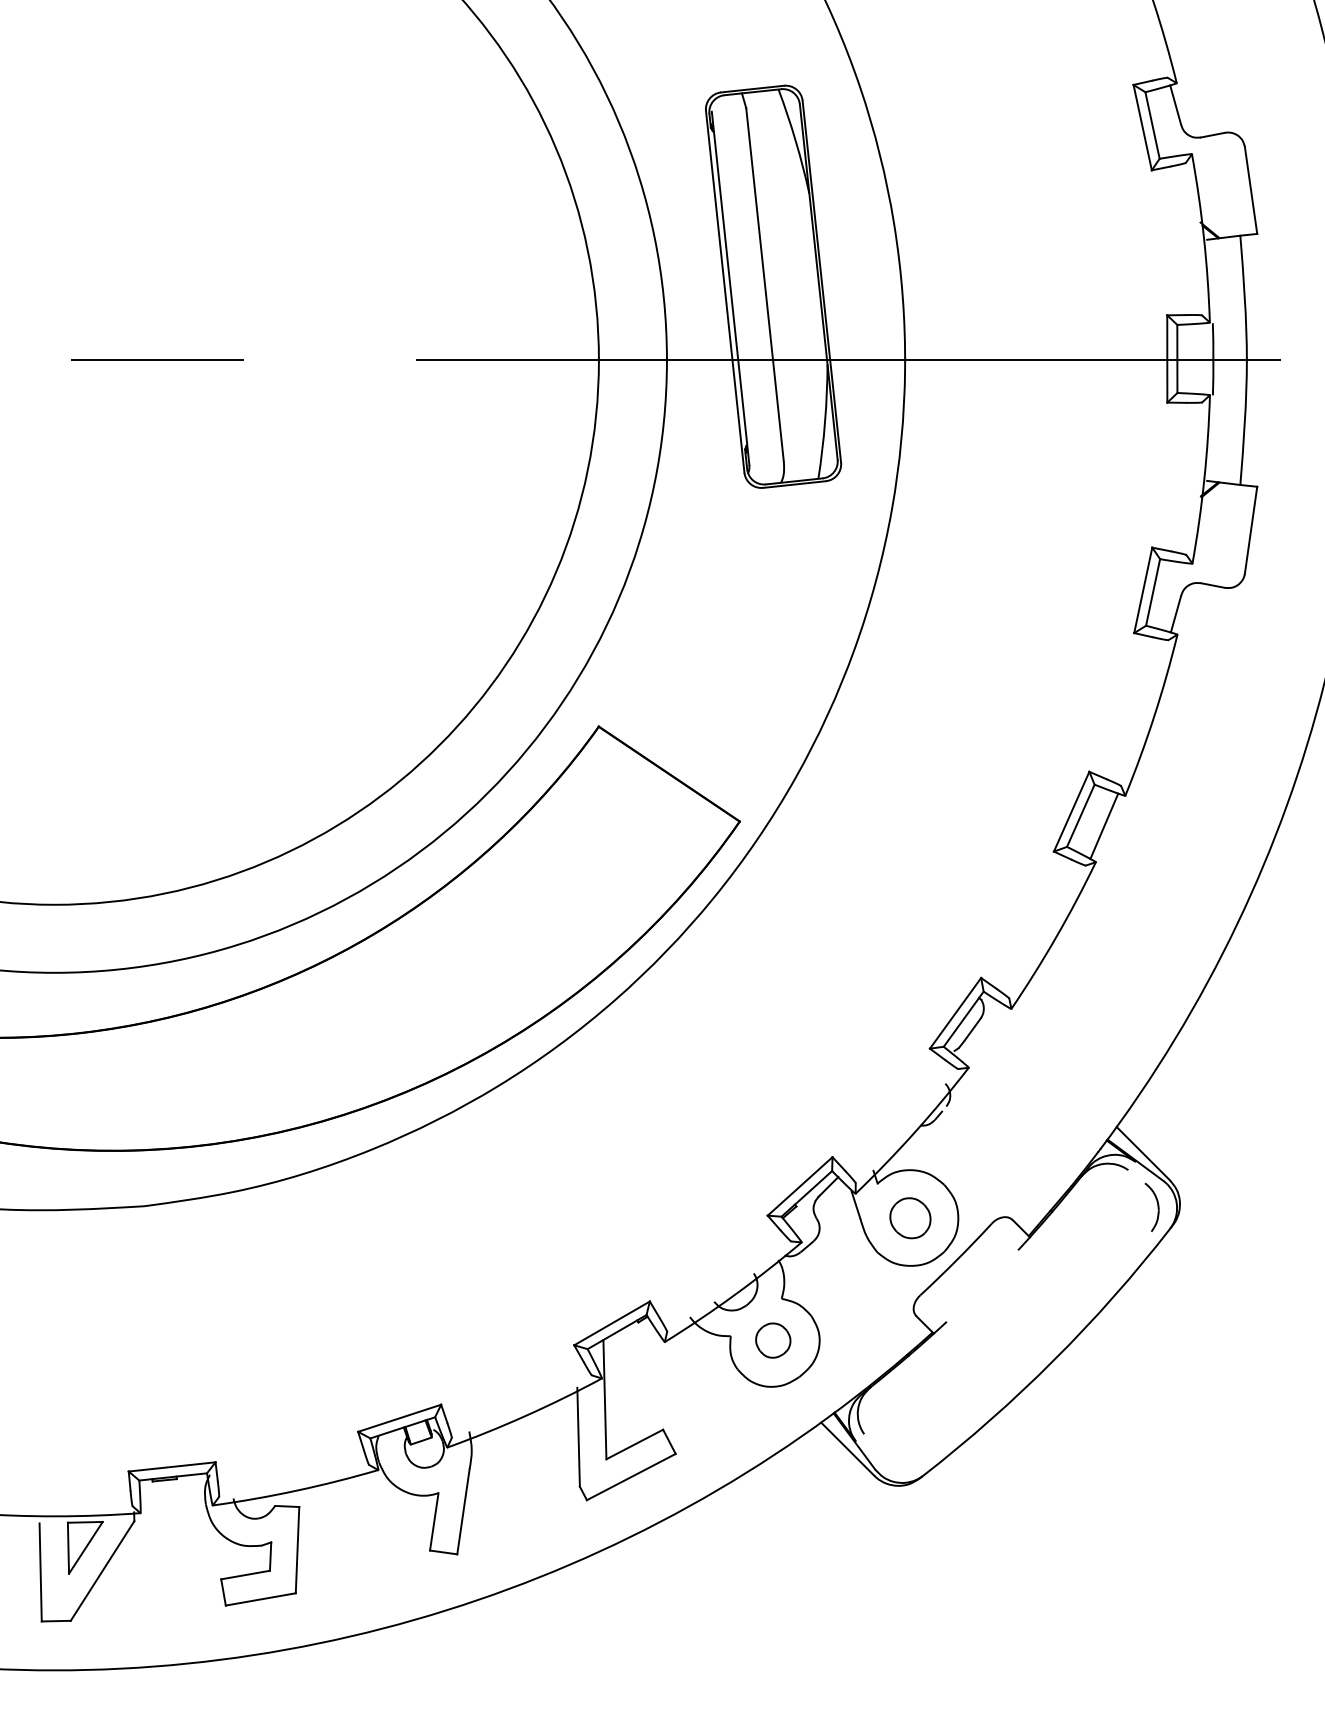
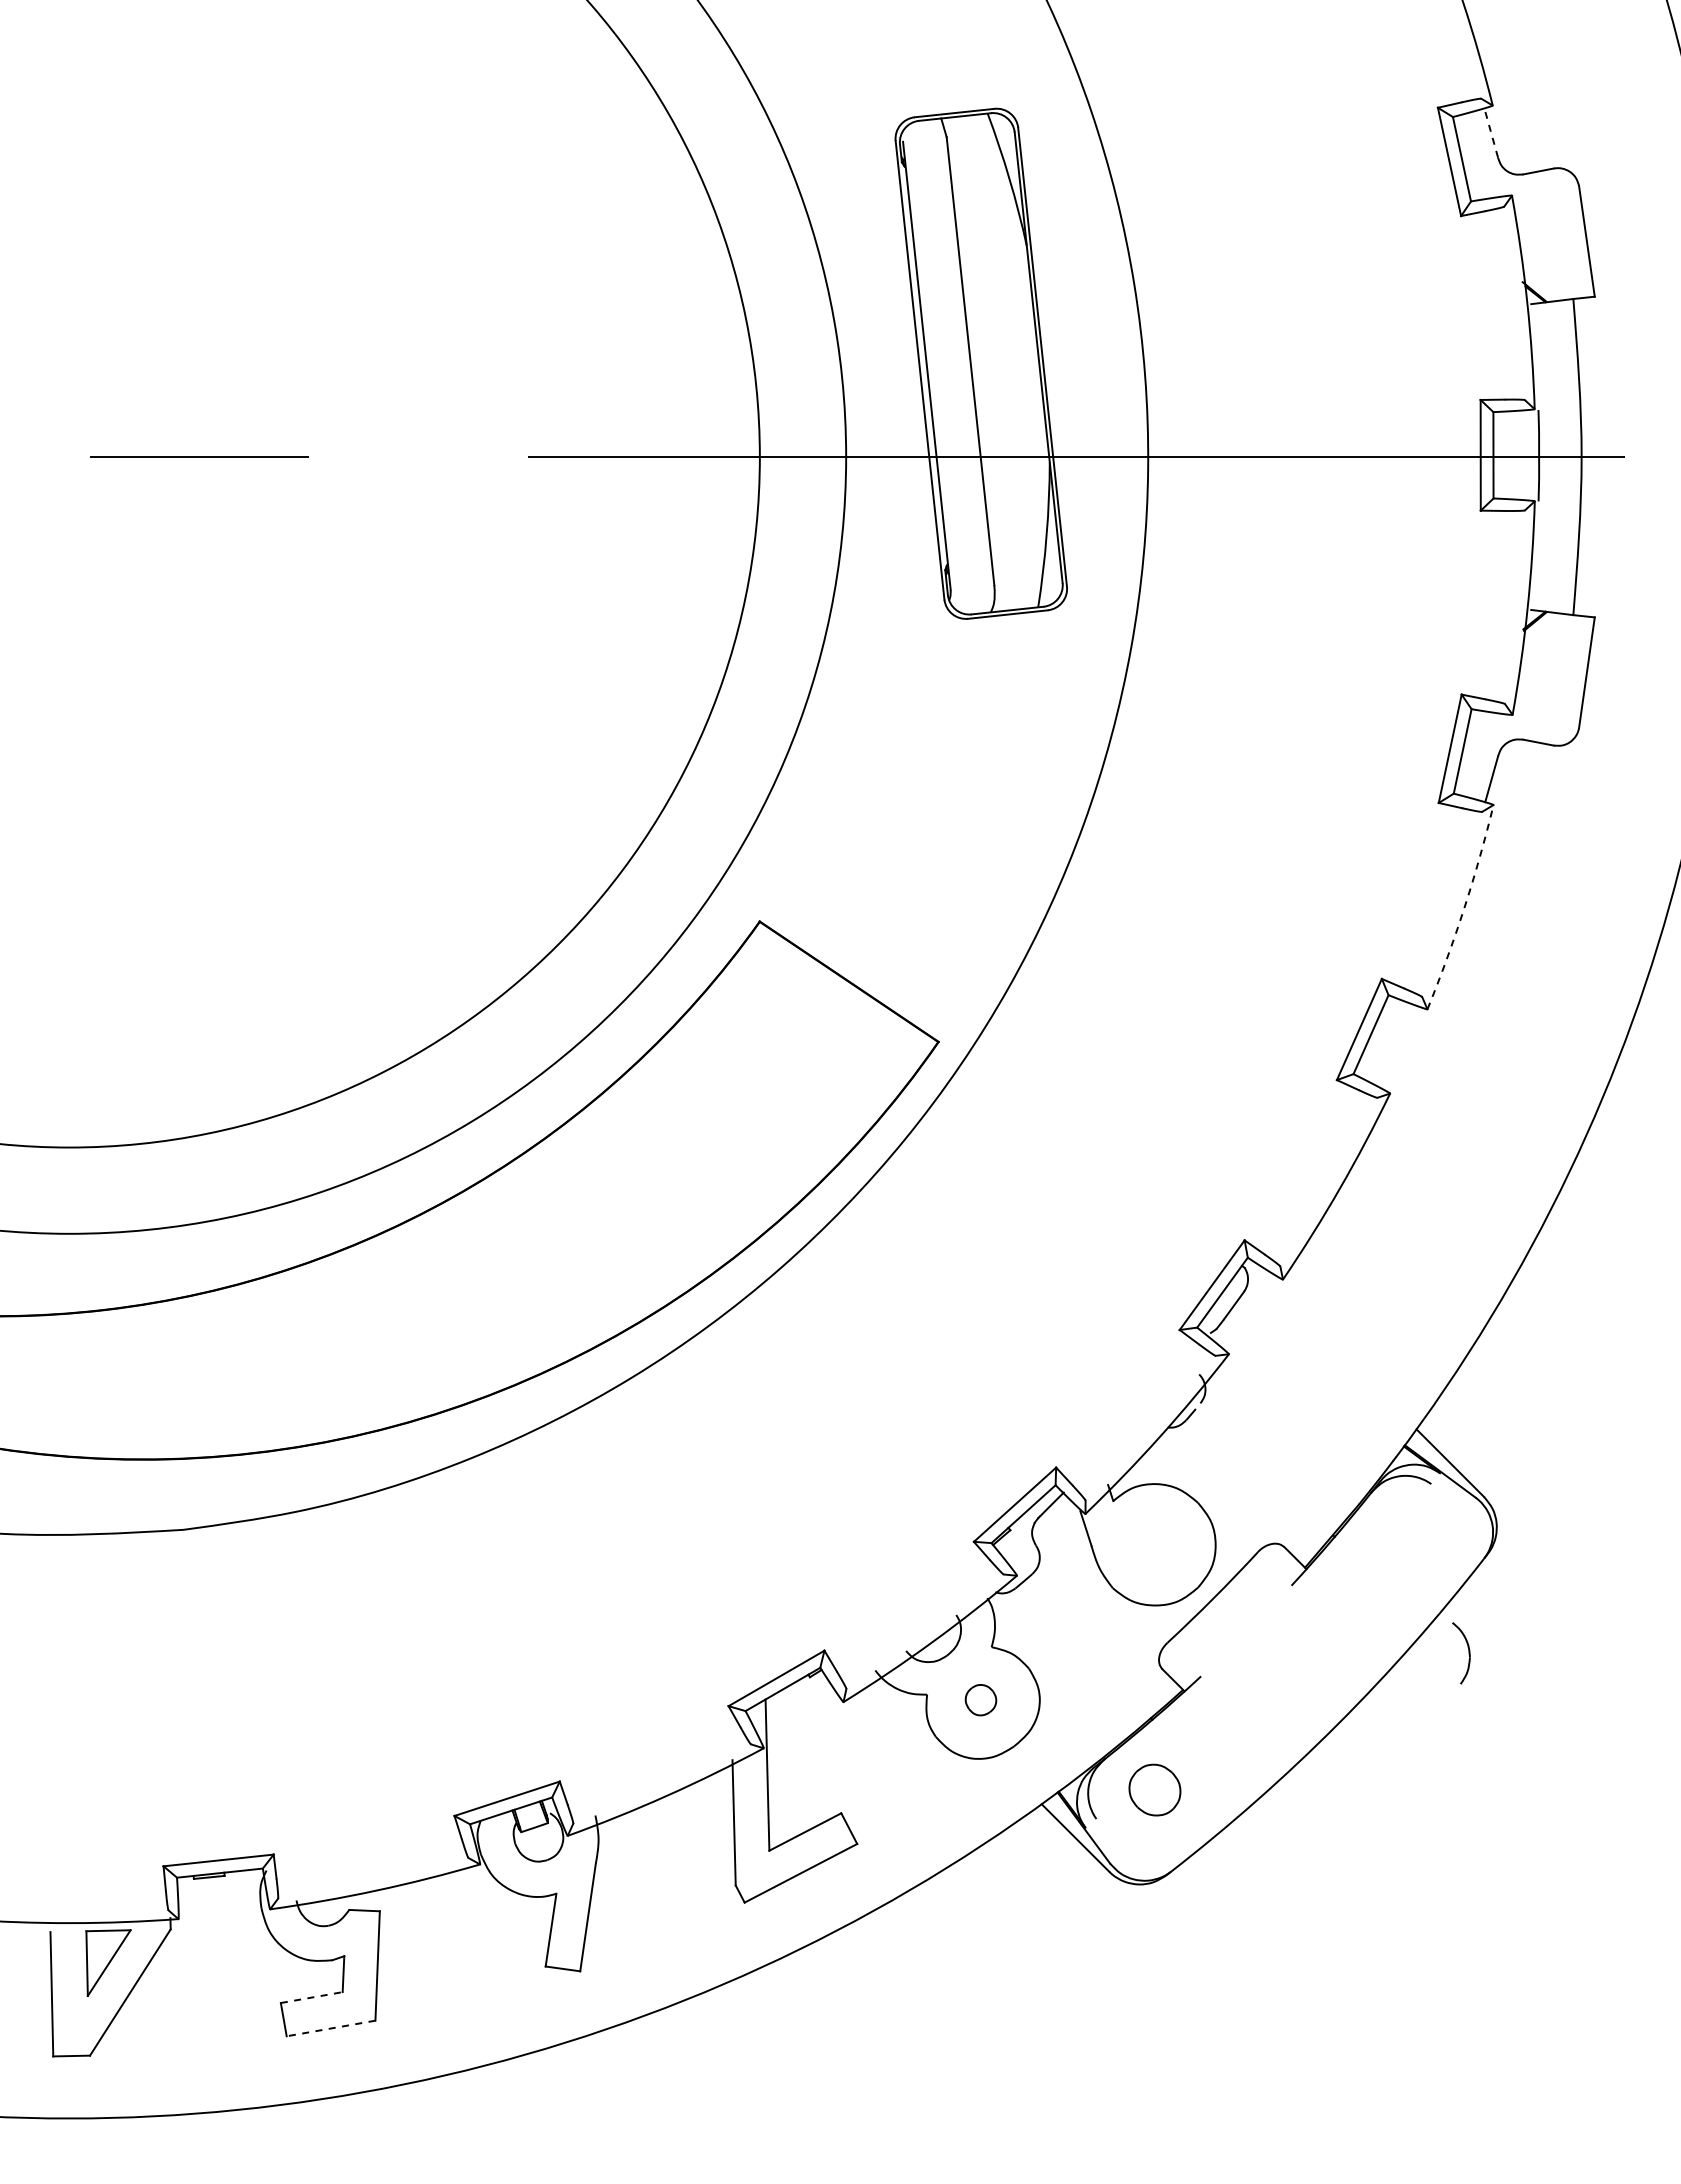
line: (1175, 105) -> (1491, 133), solid -> dashed
arc: (1154, 716) -> (1464, 908), solid -> dashed
line: (1104, 825) -> (1400, 1047), removed
part: (1157, 1207) -> (1468, 1653), moved
part: (910, 1217) -> (1154, 1789), moved
part: (772, 1340) -> (980, 1699), size x0.7
line: (246, 1574) -> (312, 1997), solid -> dashed
line: (260, 1599) -> (330, 2028), solid -> dashed

